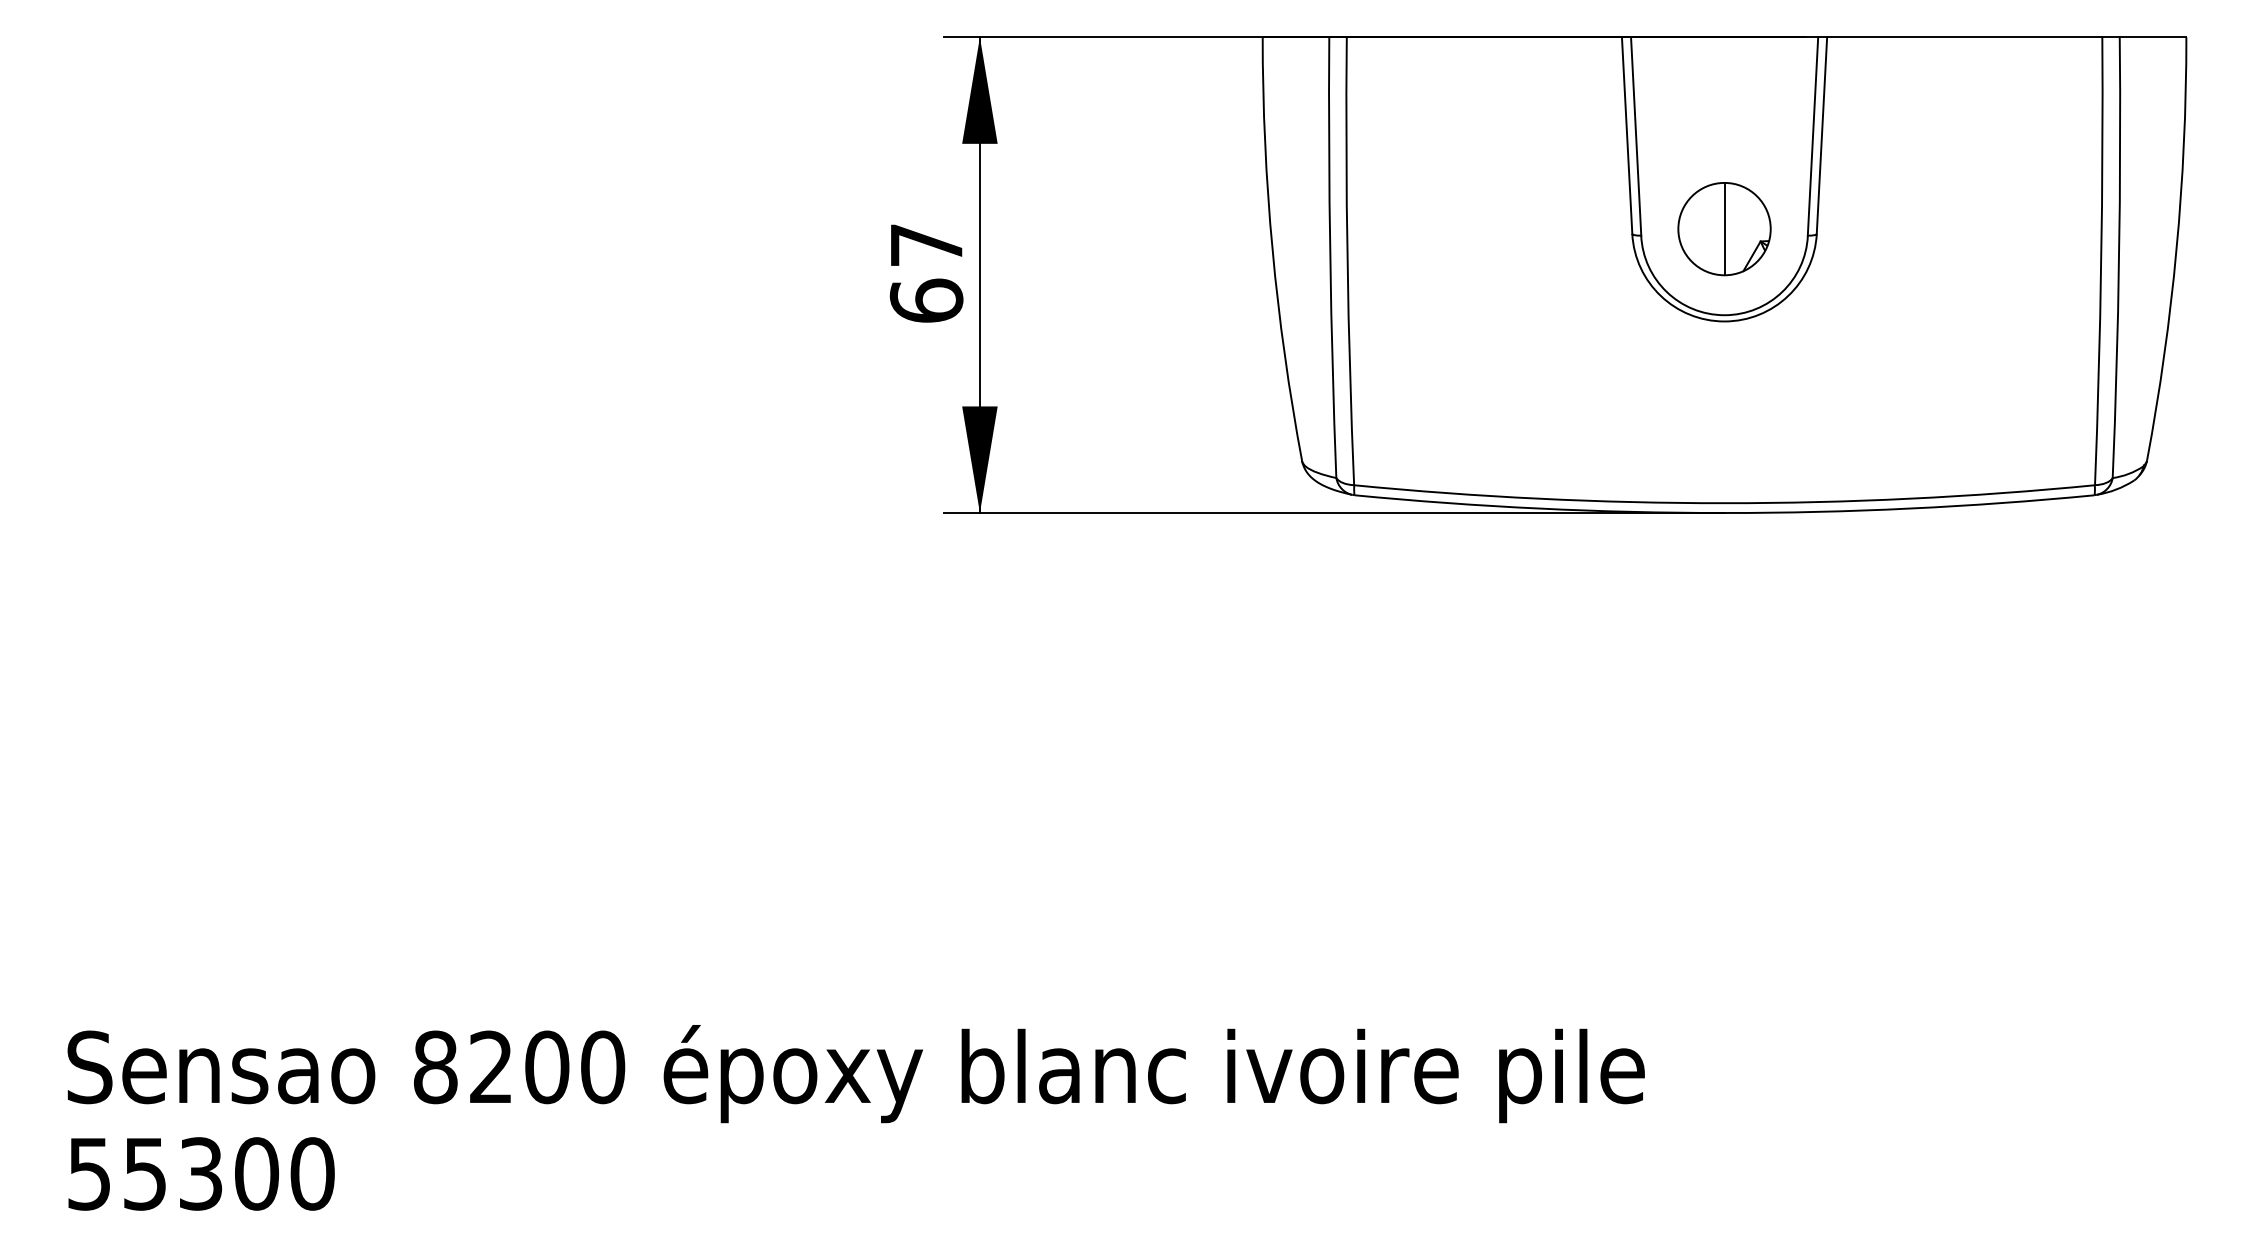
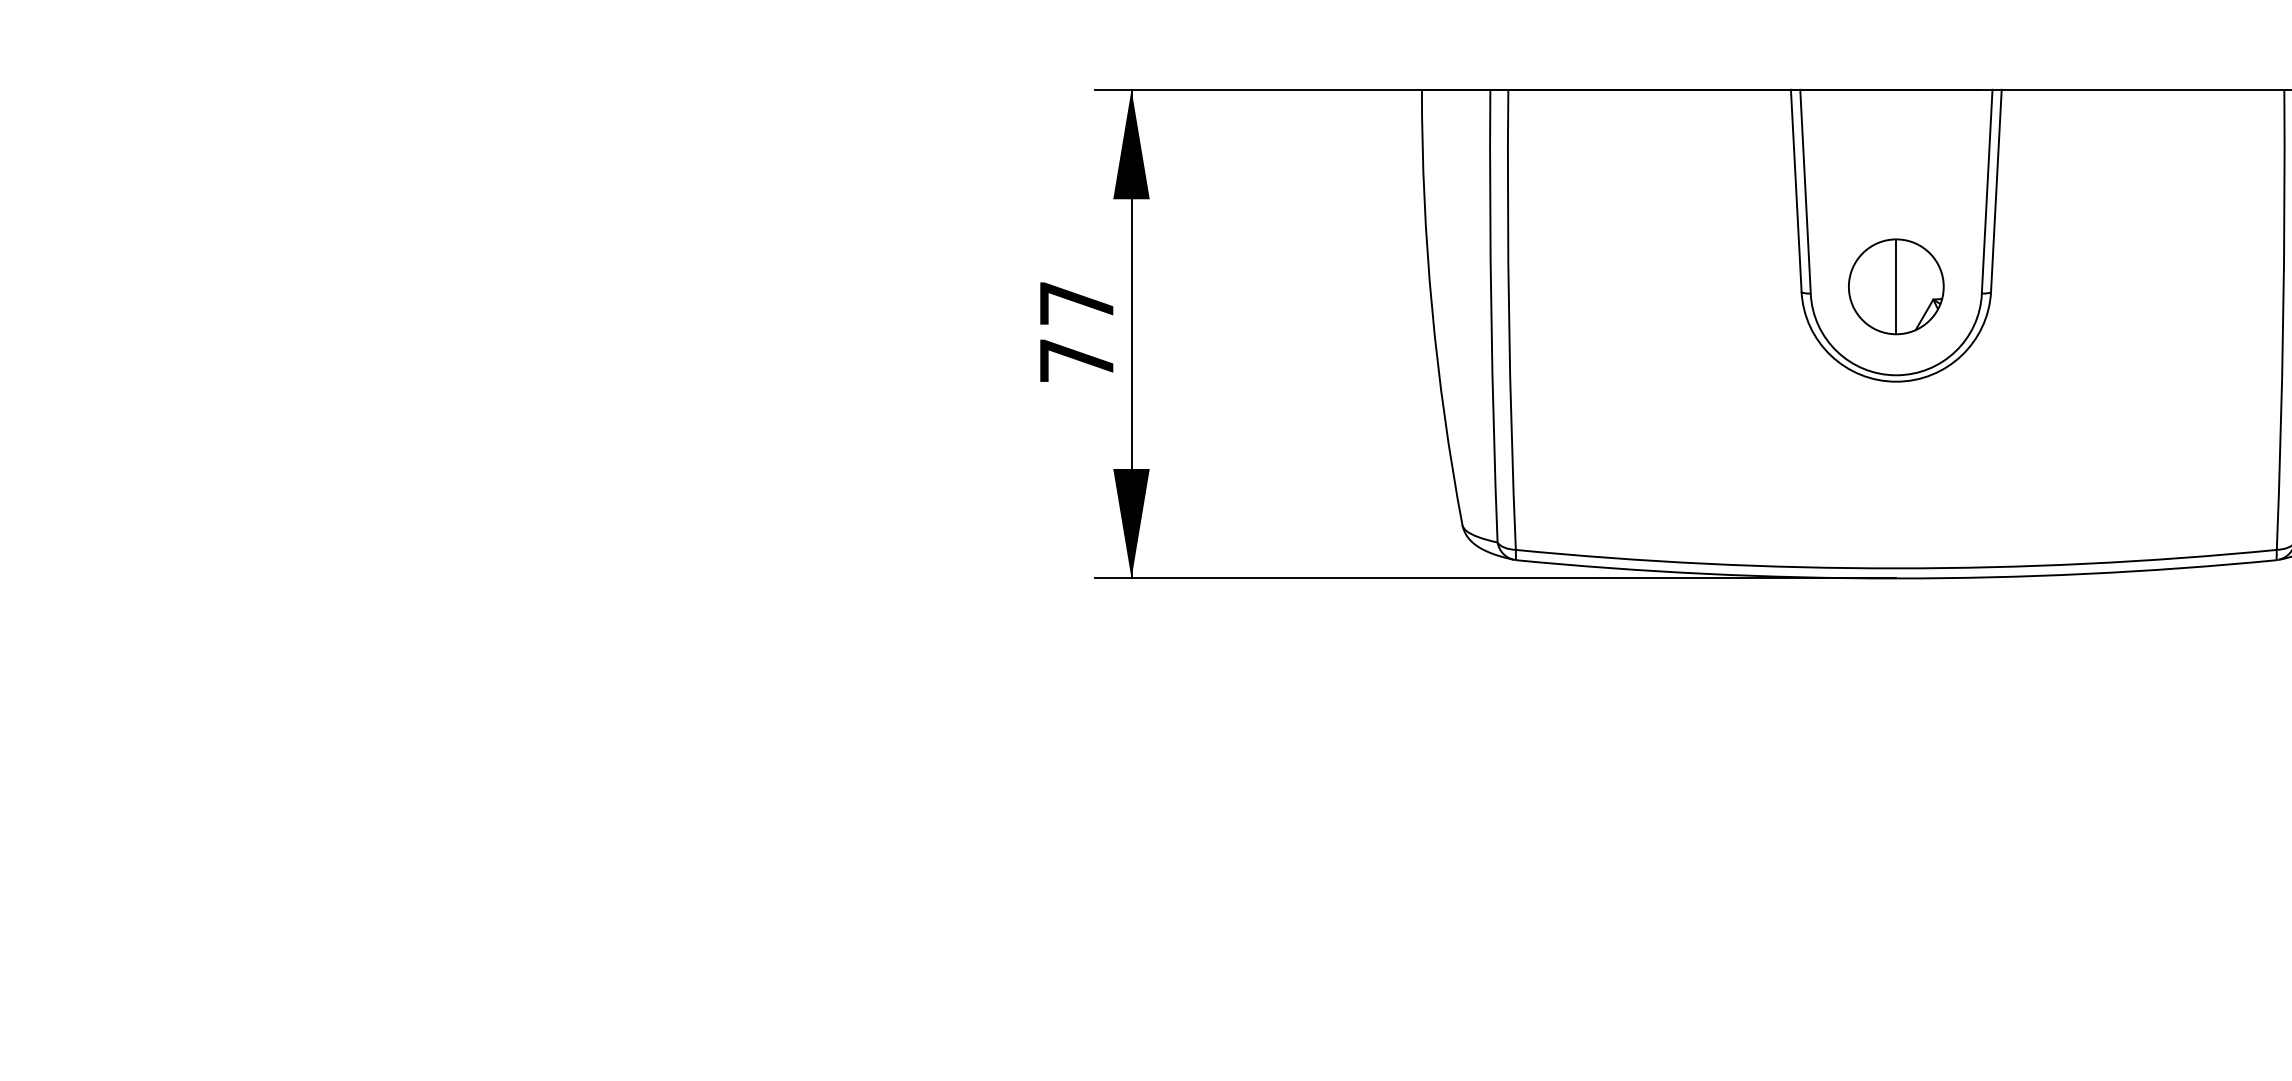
text: (926, 300) -> (1076, 360), 67 -> 77

